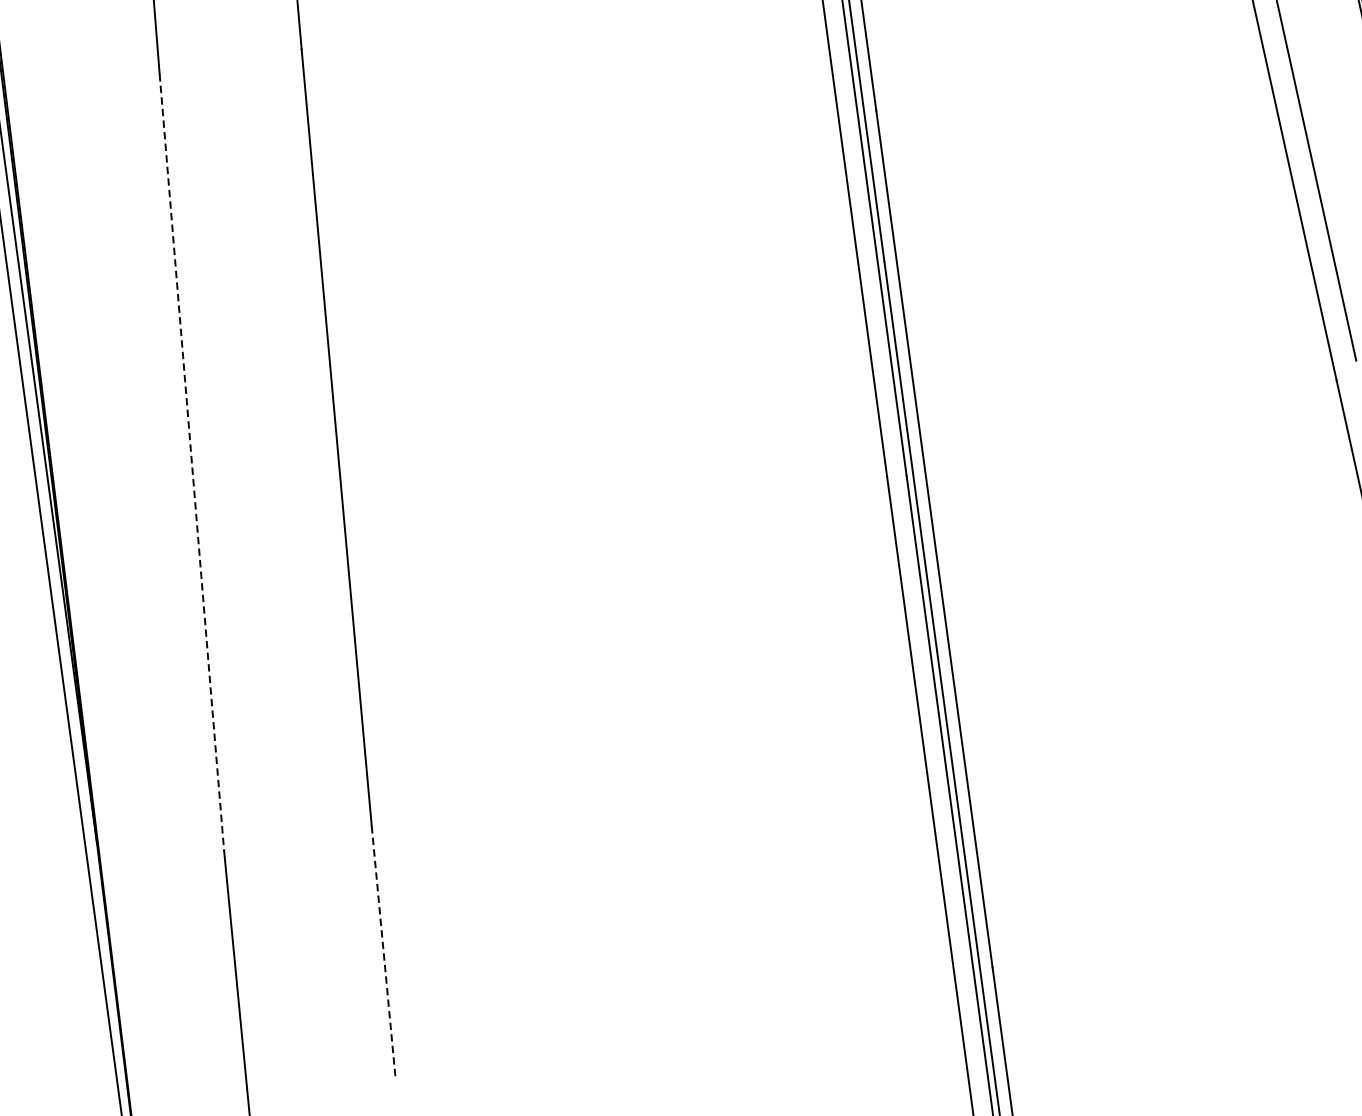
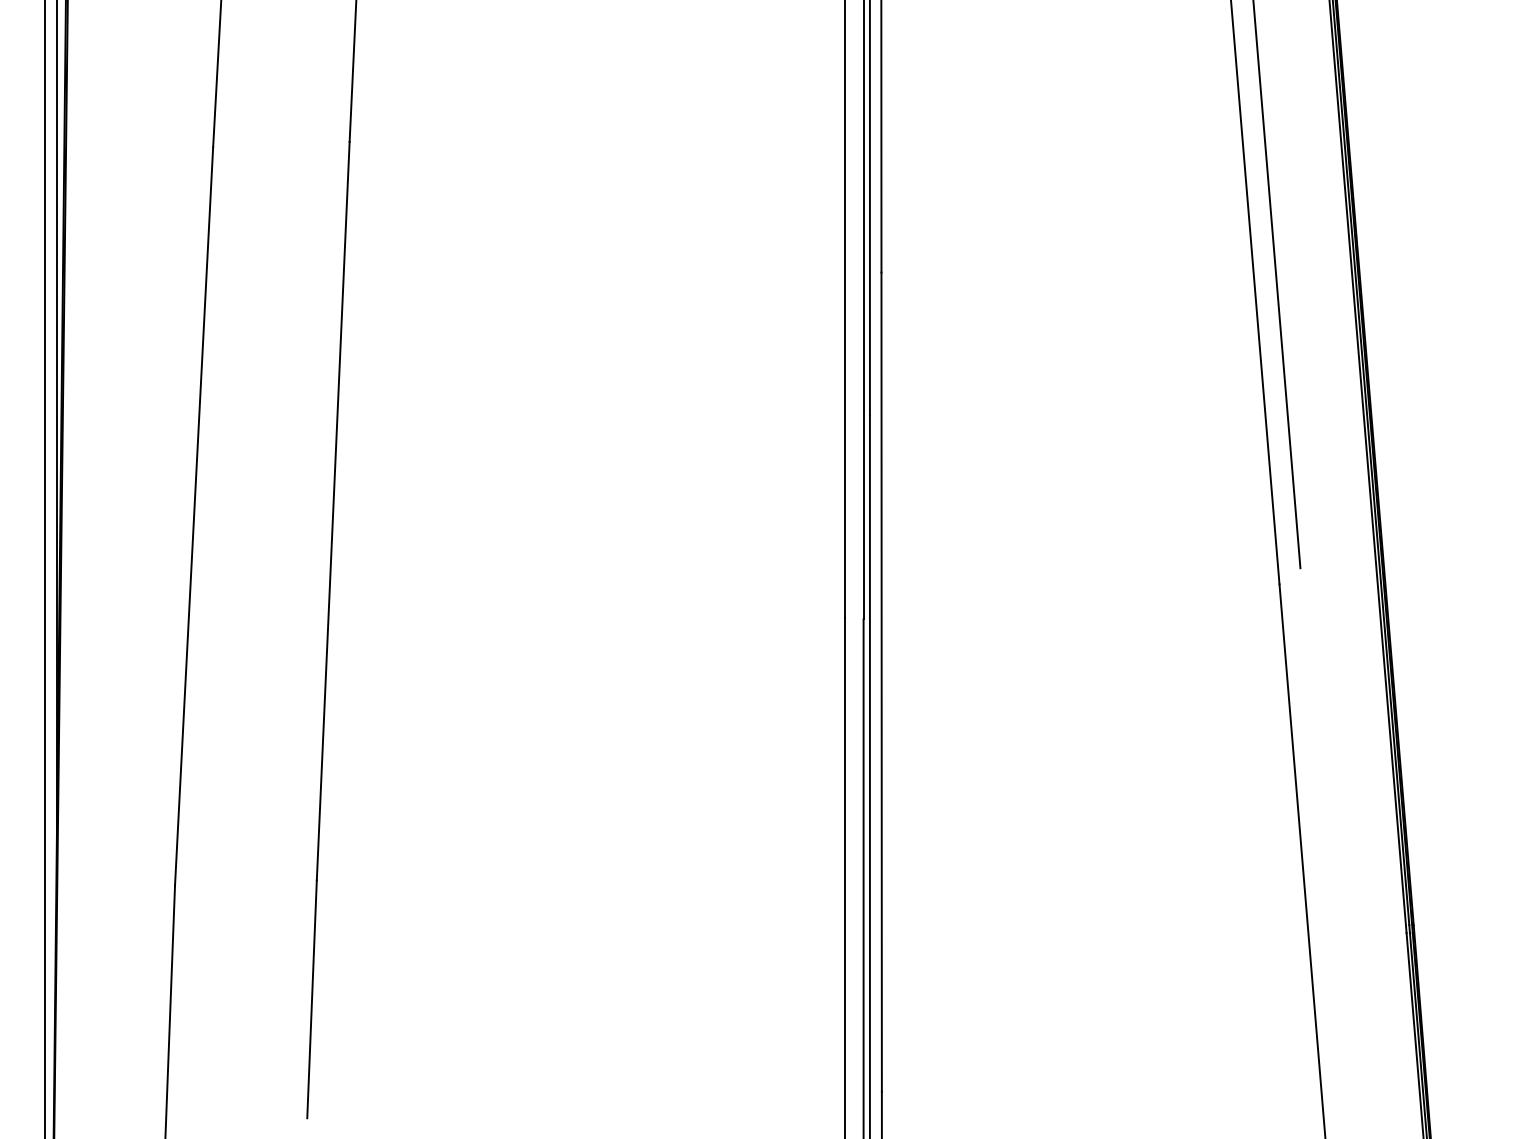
line: (192, 462) -> (194, 516), dashed -> solid
line: (384, 951) -> (312, 999), dashed -> solid

